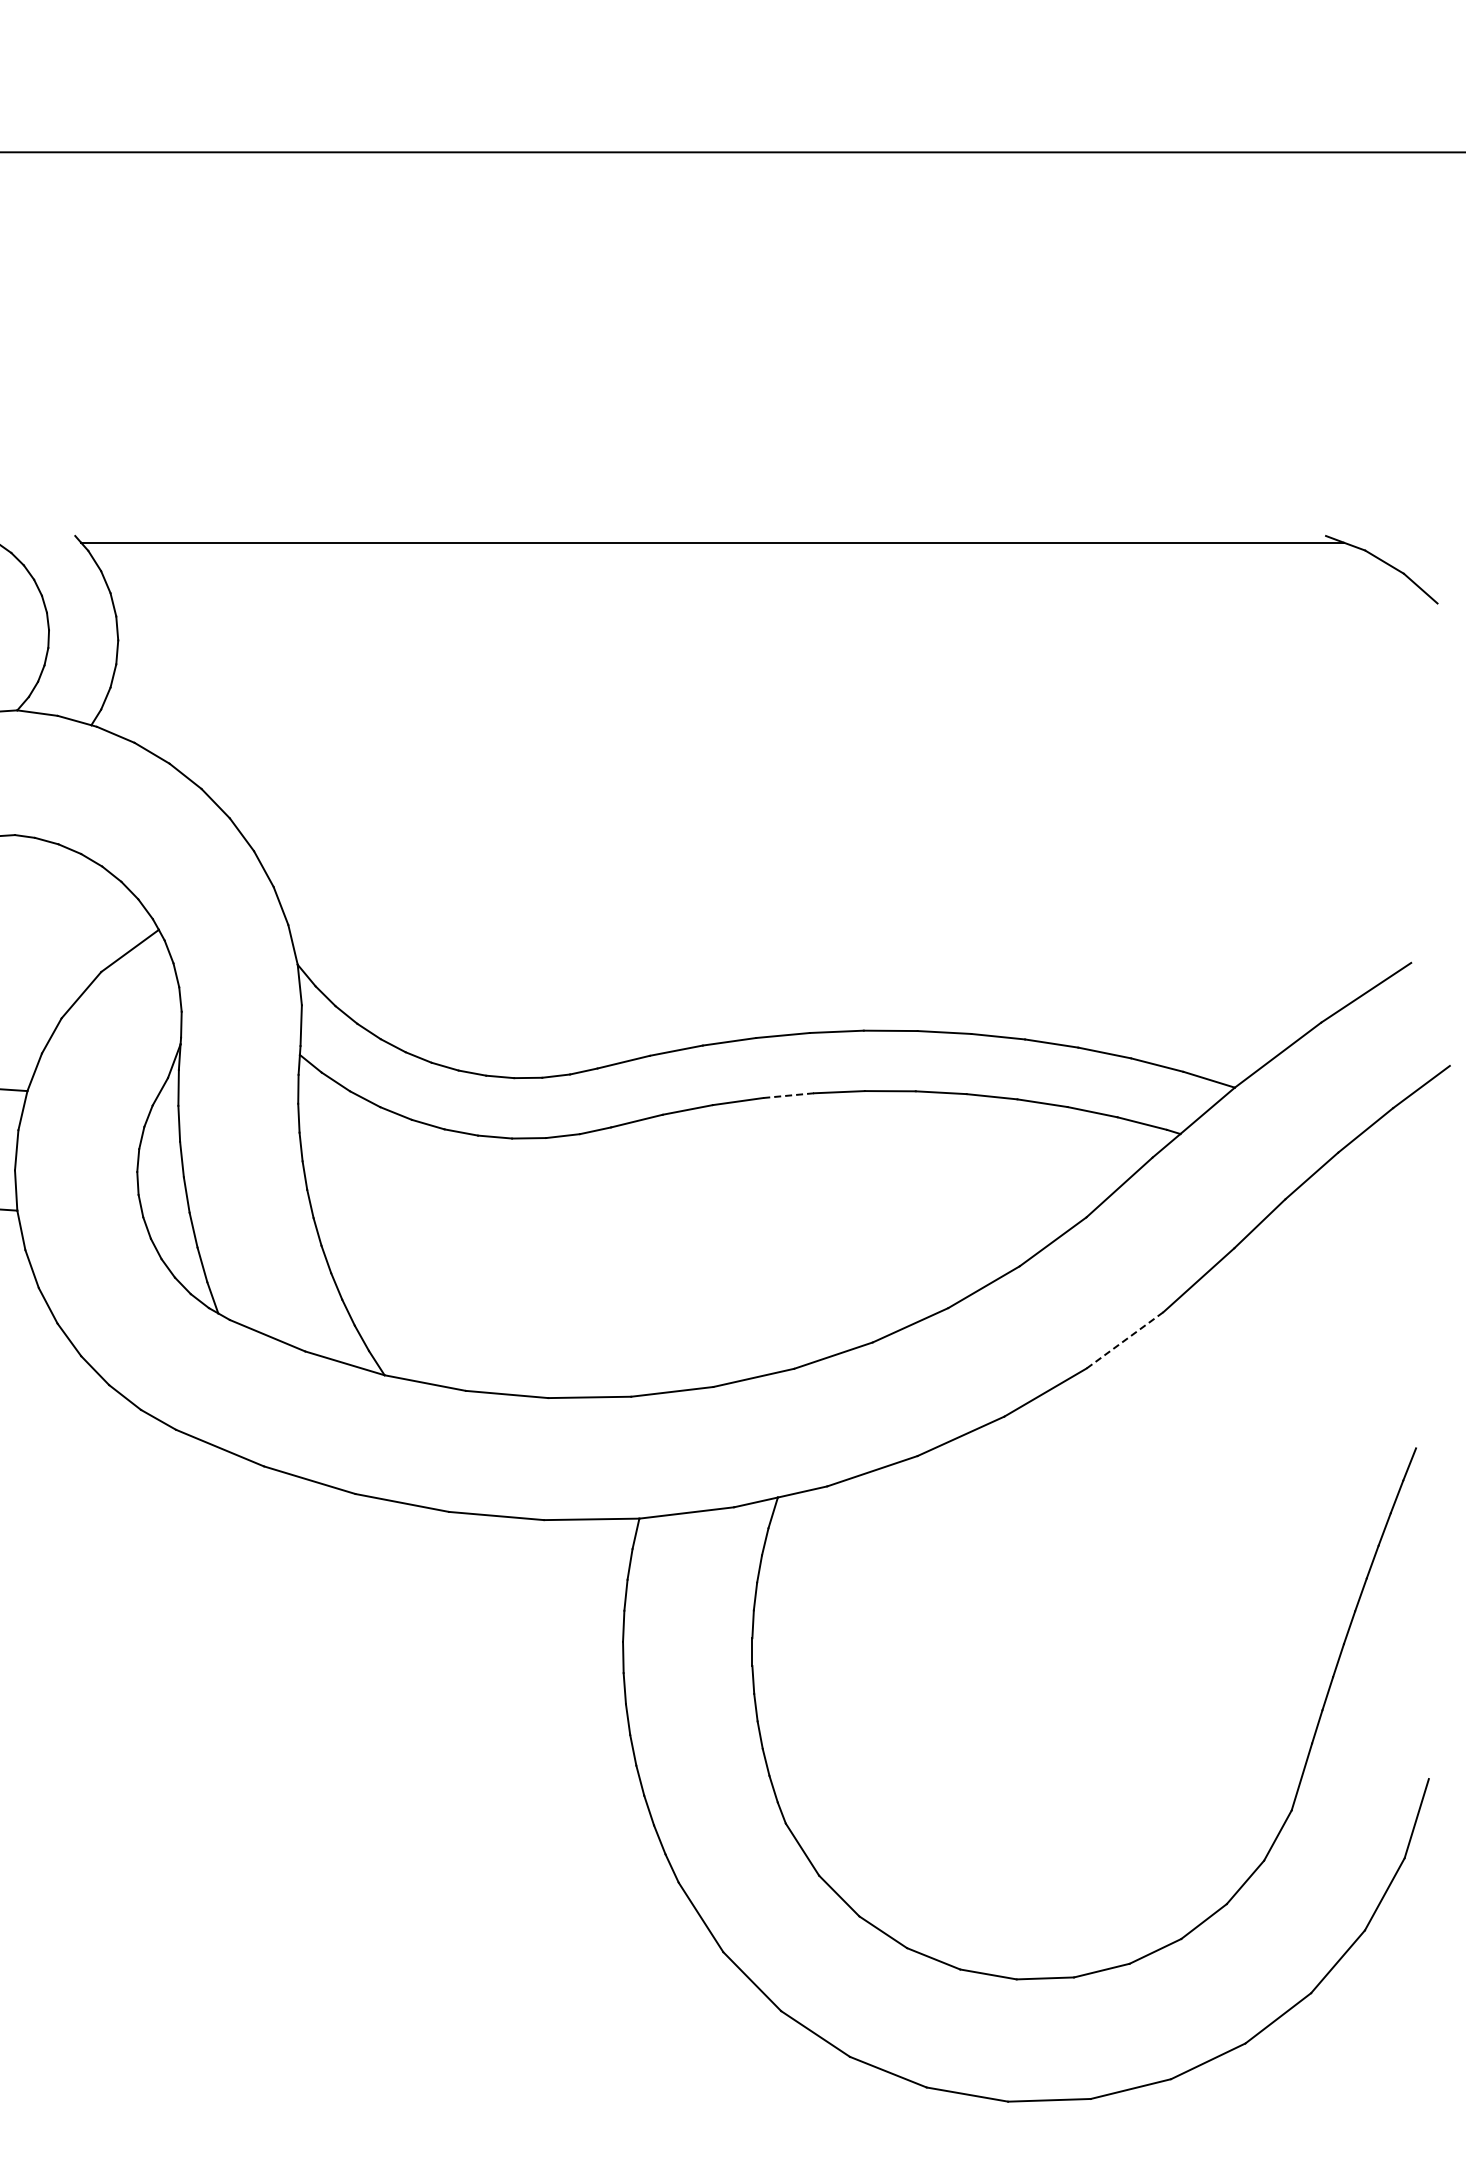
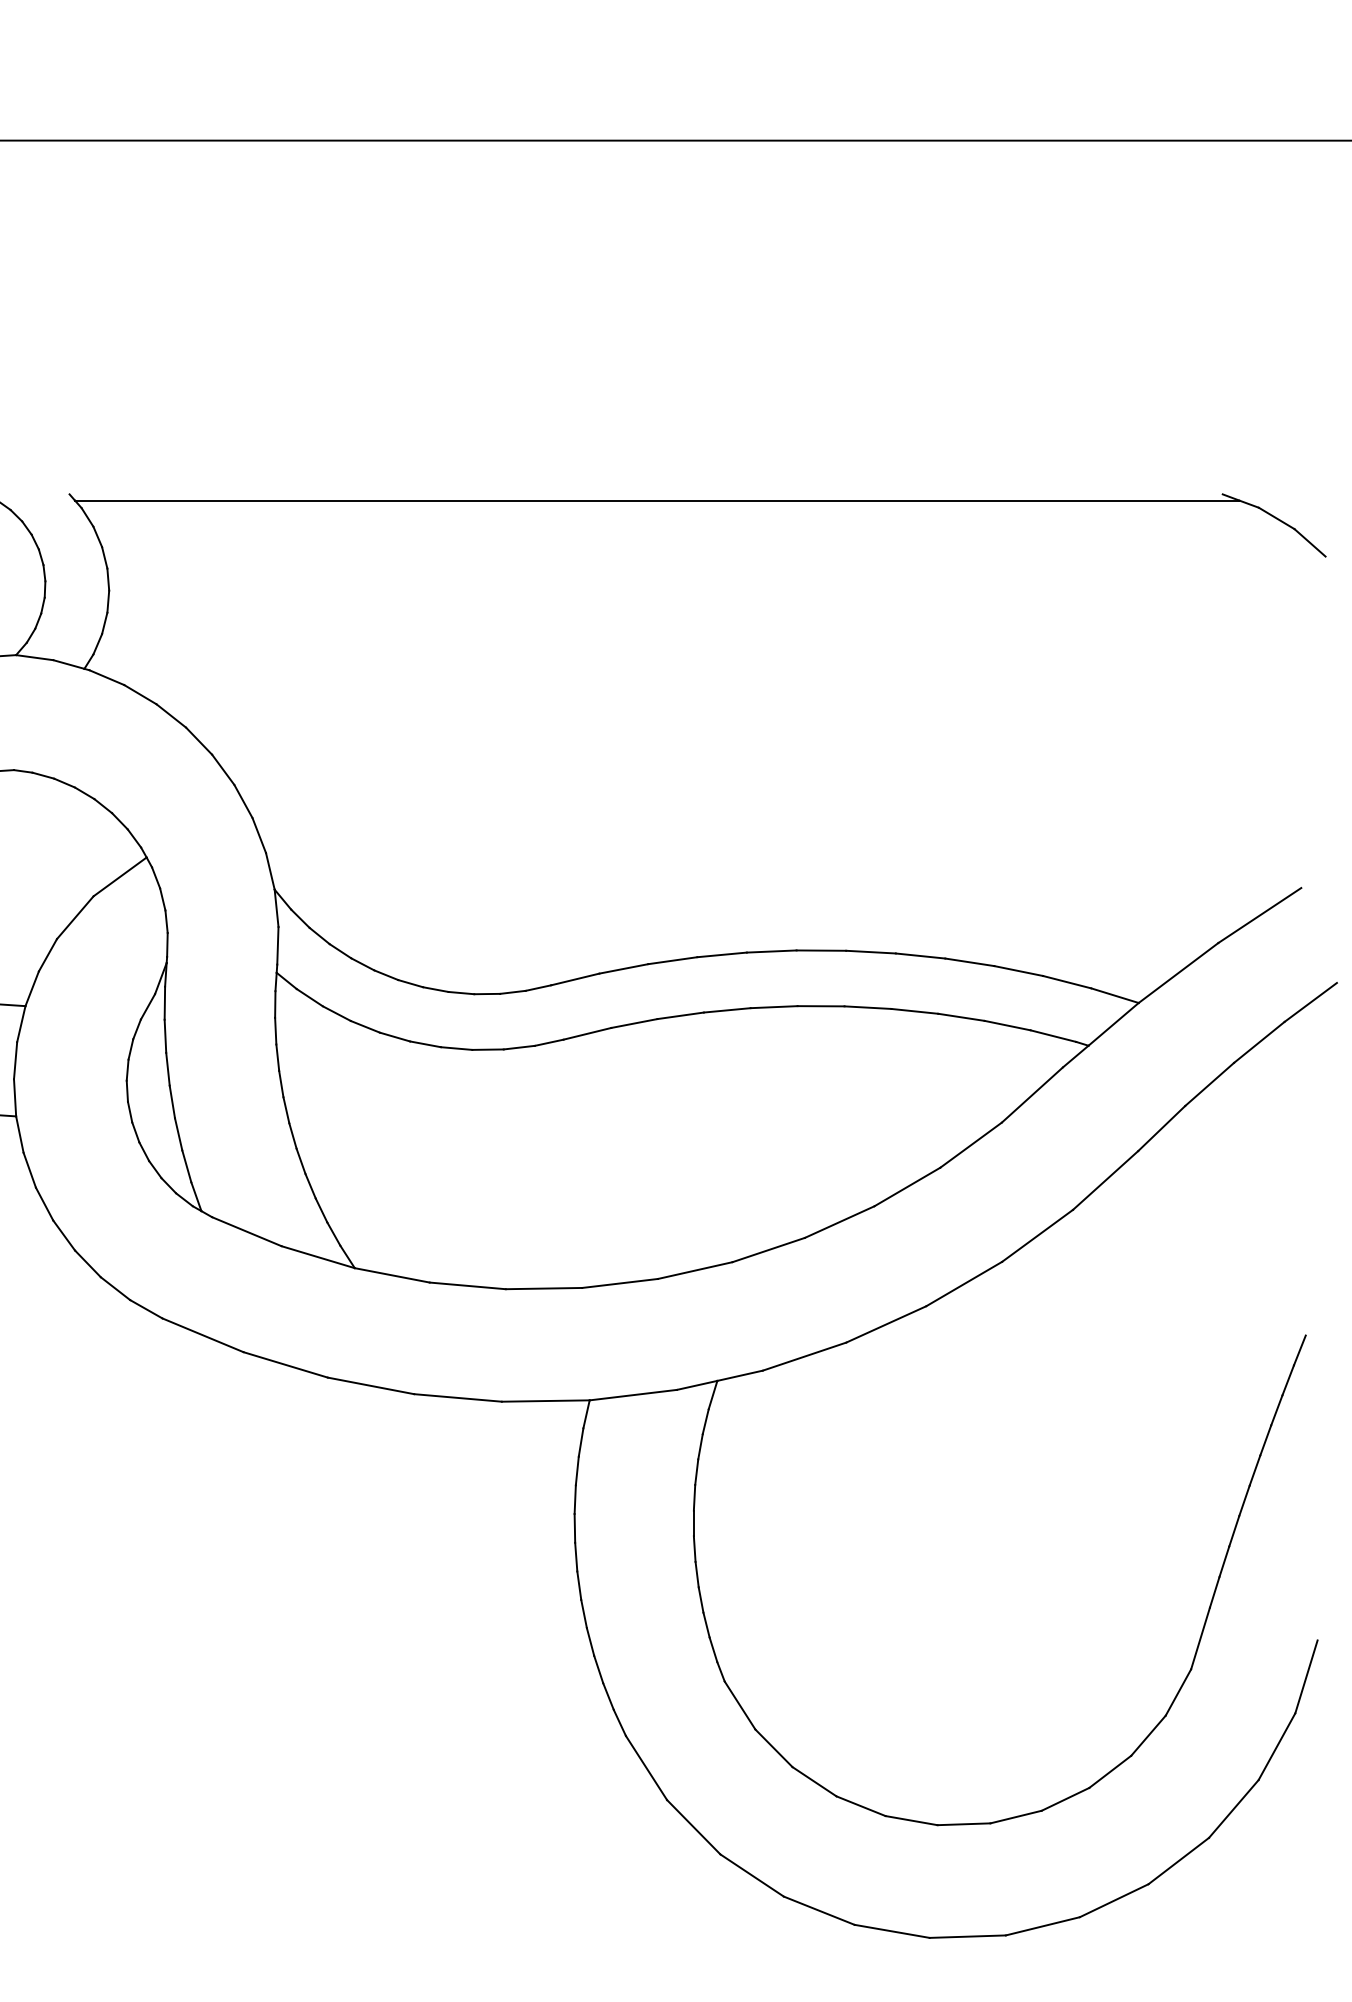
line: (789, 1095) -> (728, 1010), dashed -> solid
line: (1125, 1340) -> (1037, 1236), dashed -> solid

